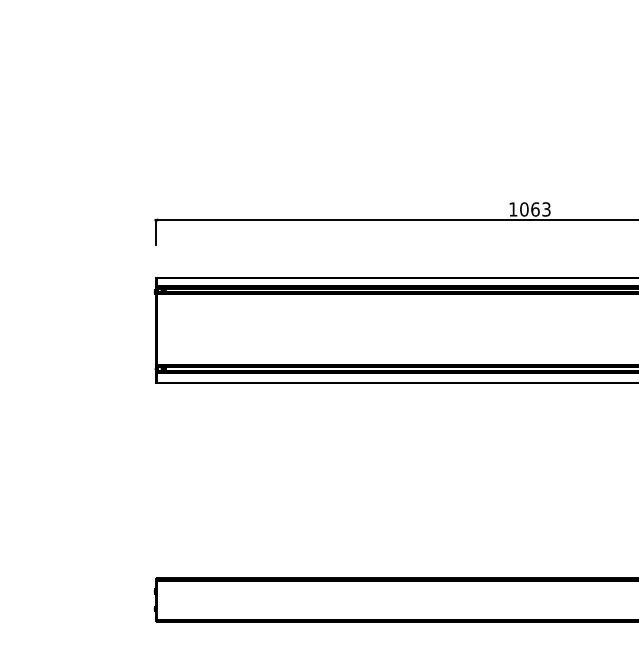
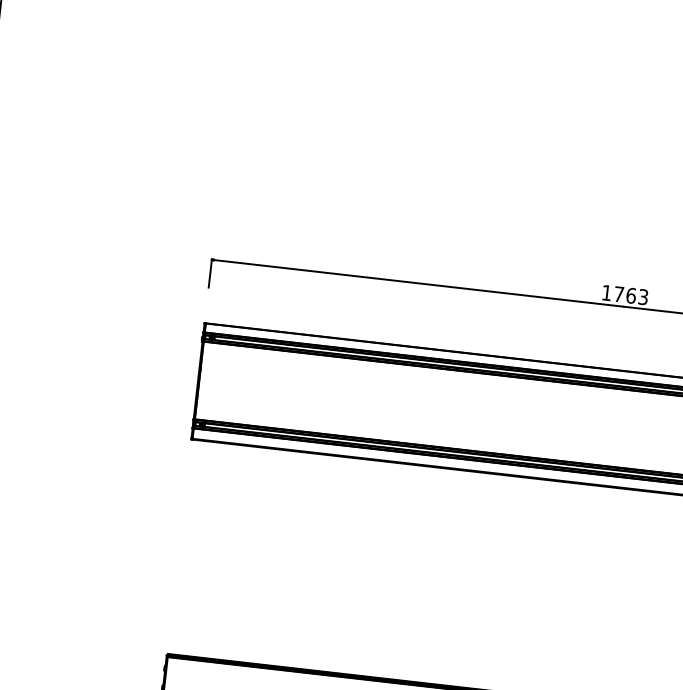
text: (524, 209) -> (619, 294), 1063 -> 1763

